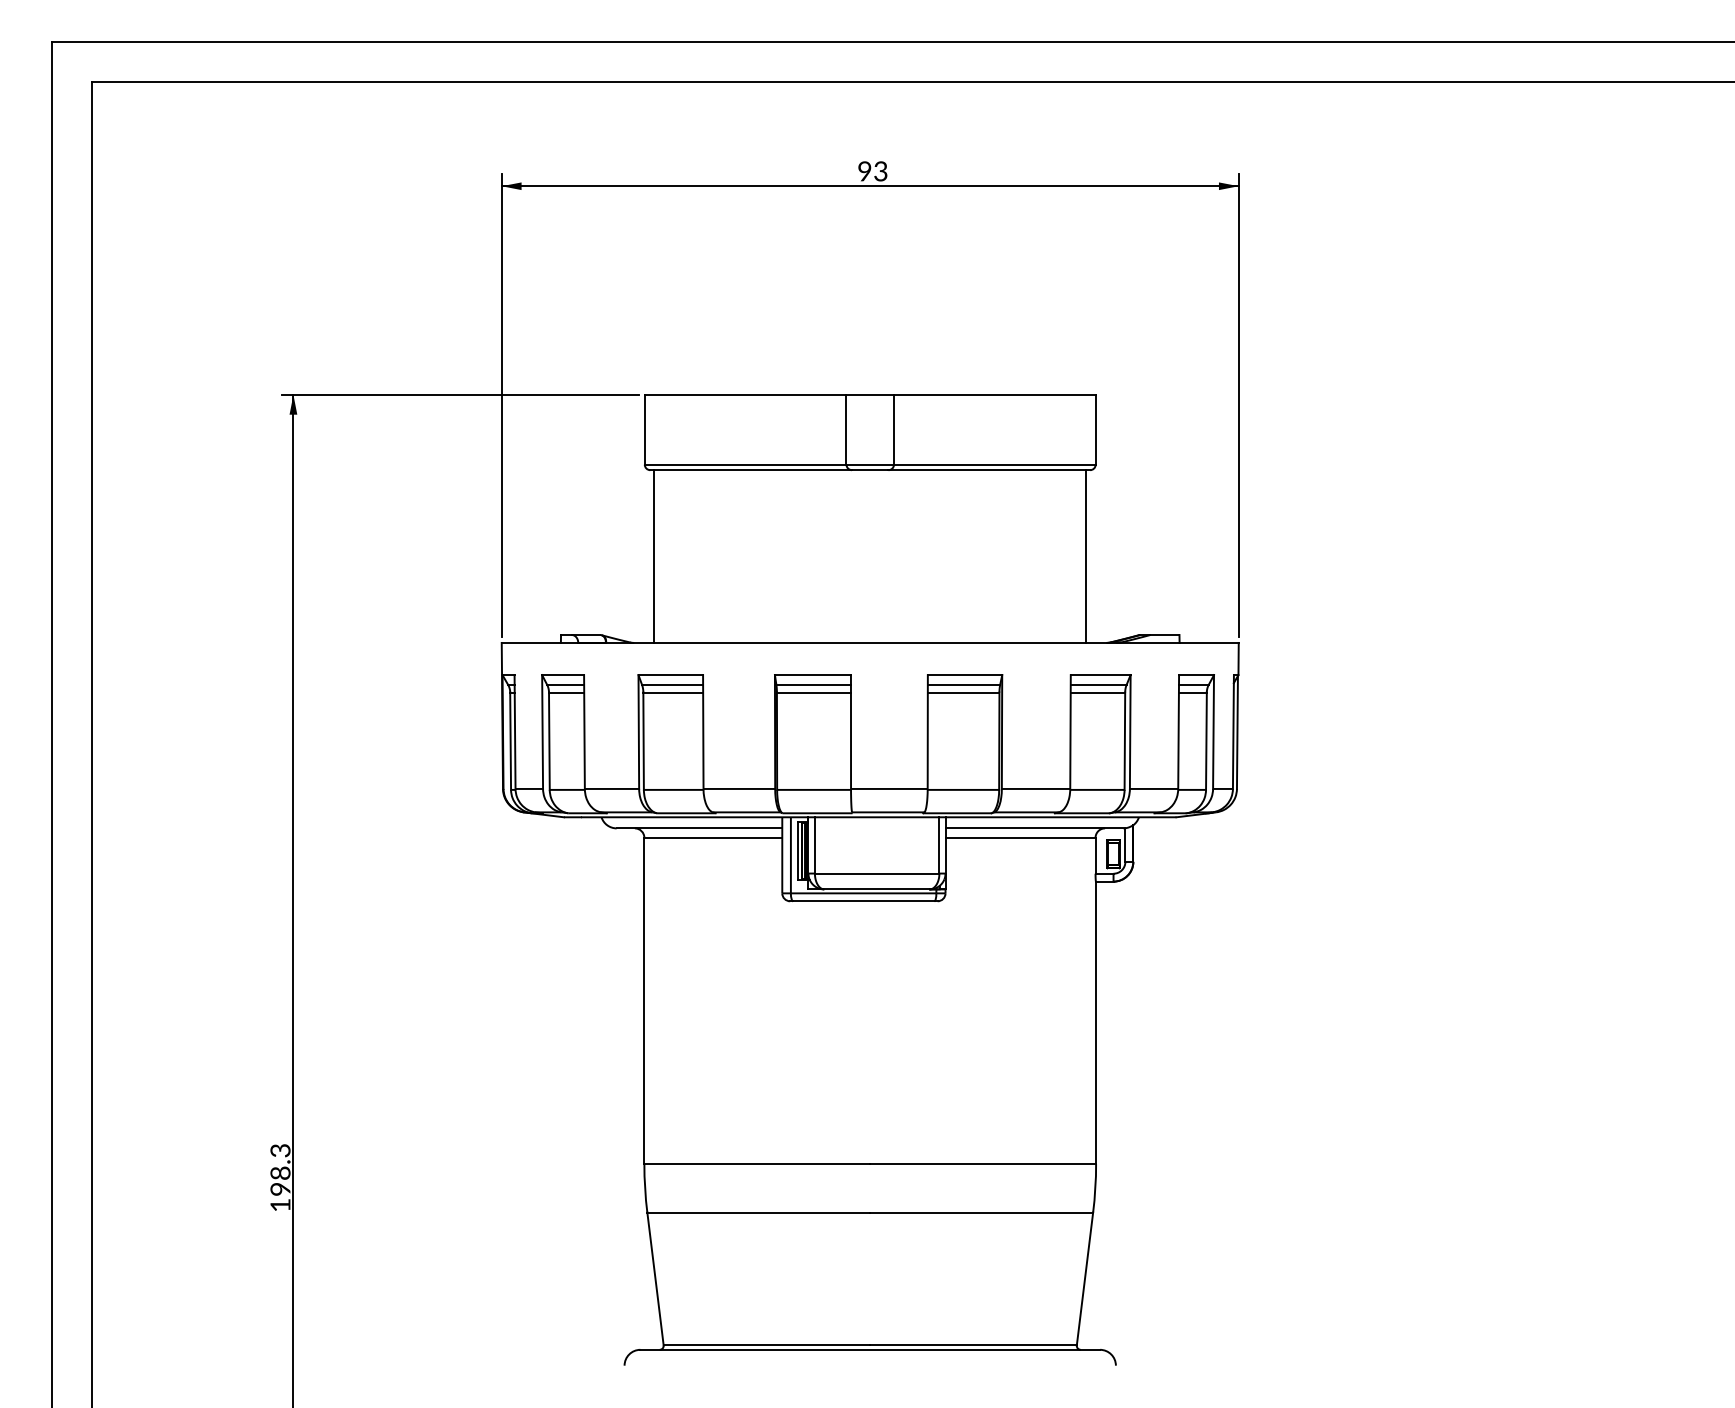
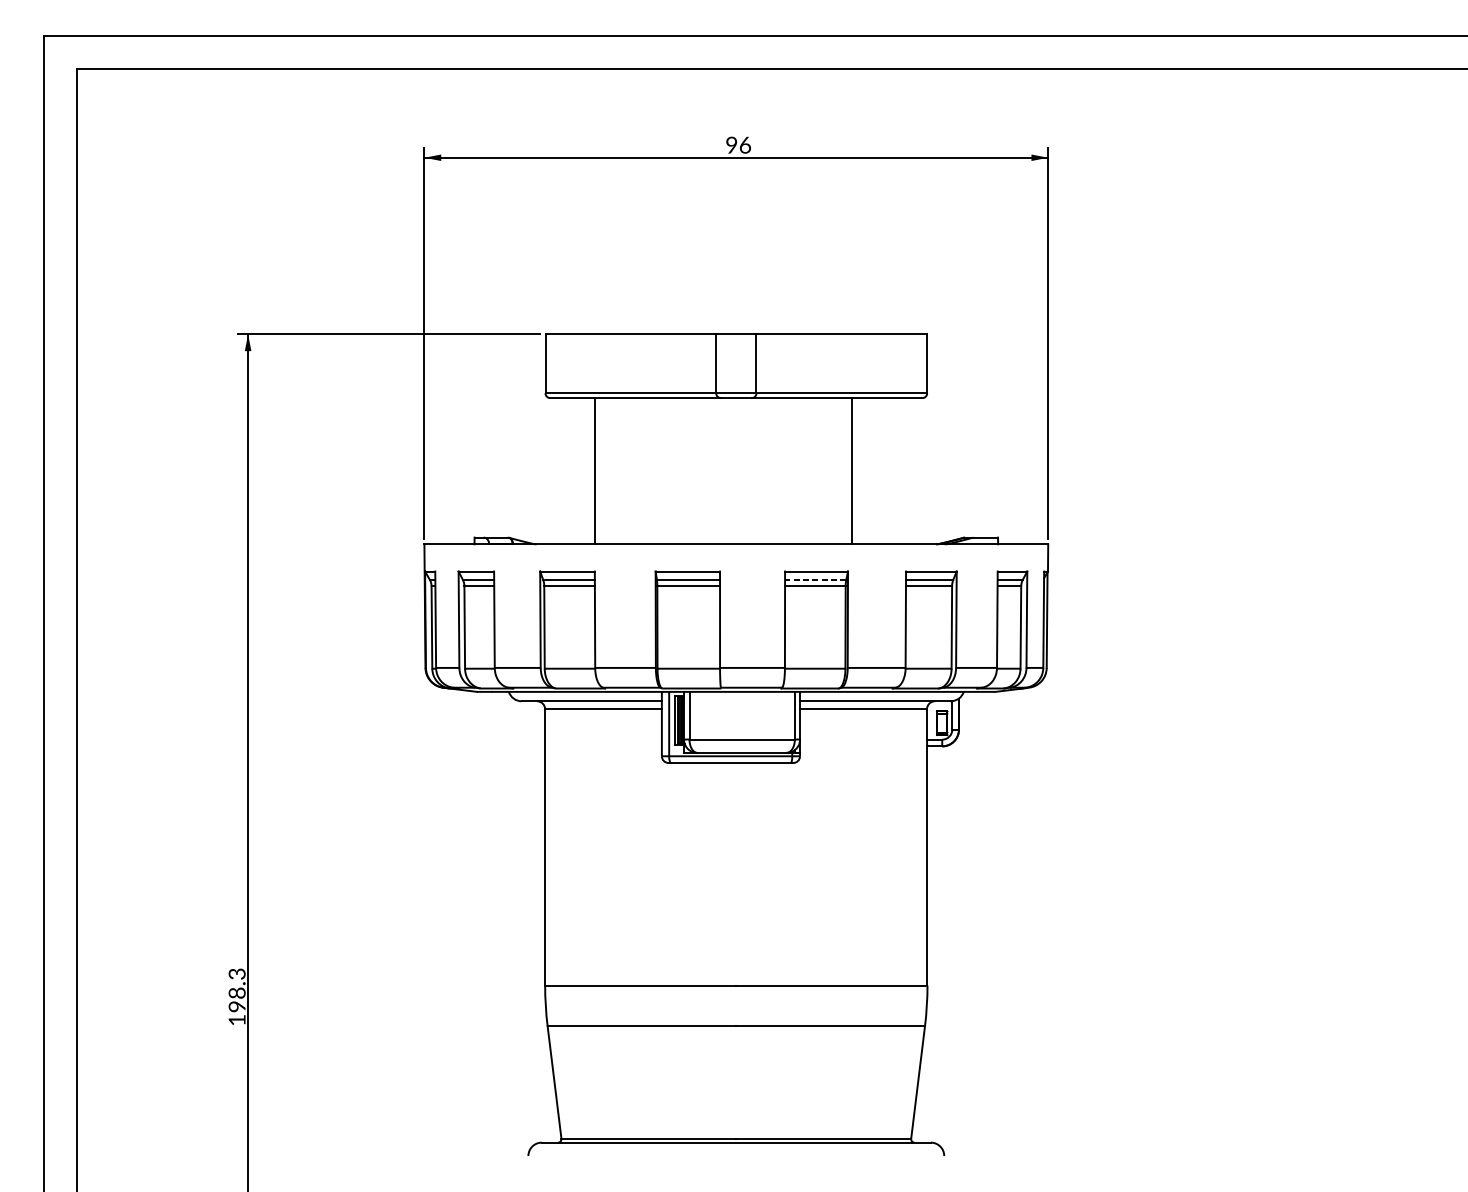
text: (880, 171) -> (745, 145), 93 -> 96
line: (654, 556) -> (595, 471), moved
line: (1086, 556) -> (852, 471), moved
line: (963, 684) -> (815, 579), solid -> dashed

